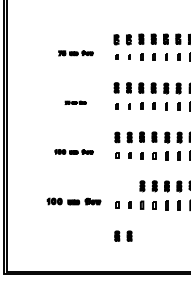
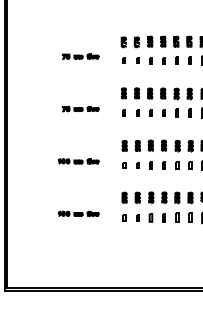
part: (75, 103) -> (80, 109), size x1.67
part: (73, 201) -> (78, 213), size x0.71
part: (122, 235) -> (130, 197), moved

